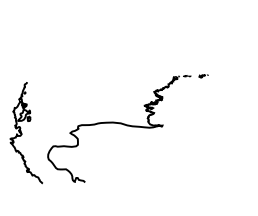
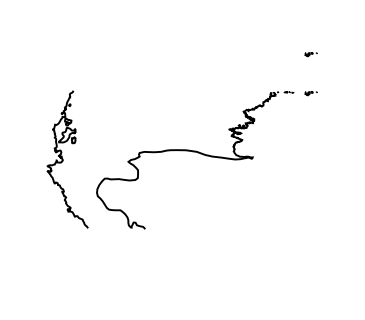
part: (201, 47) -> (310, 54), added

